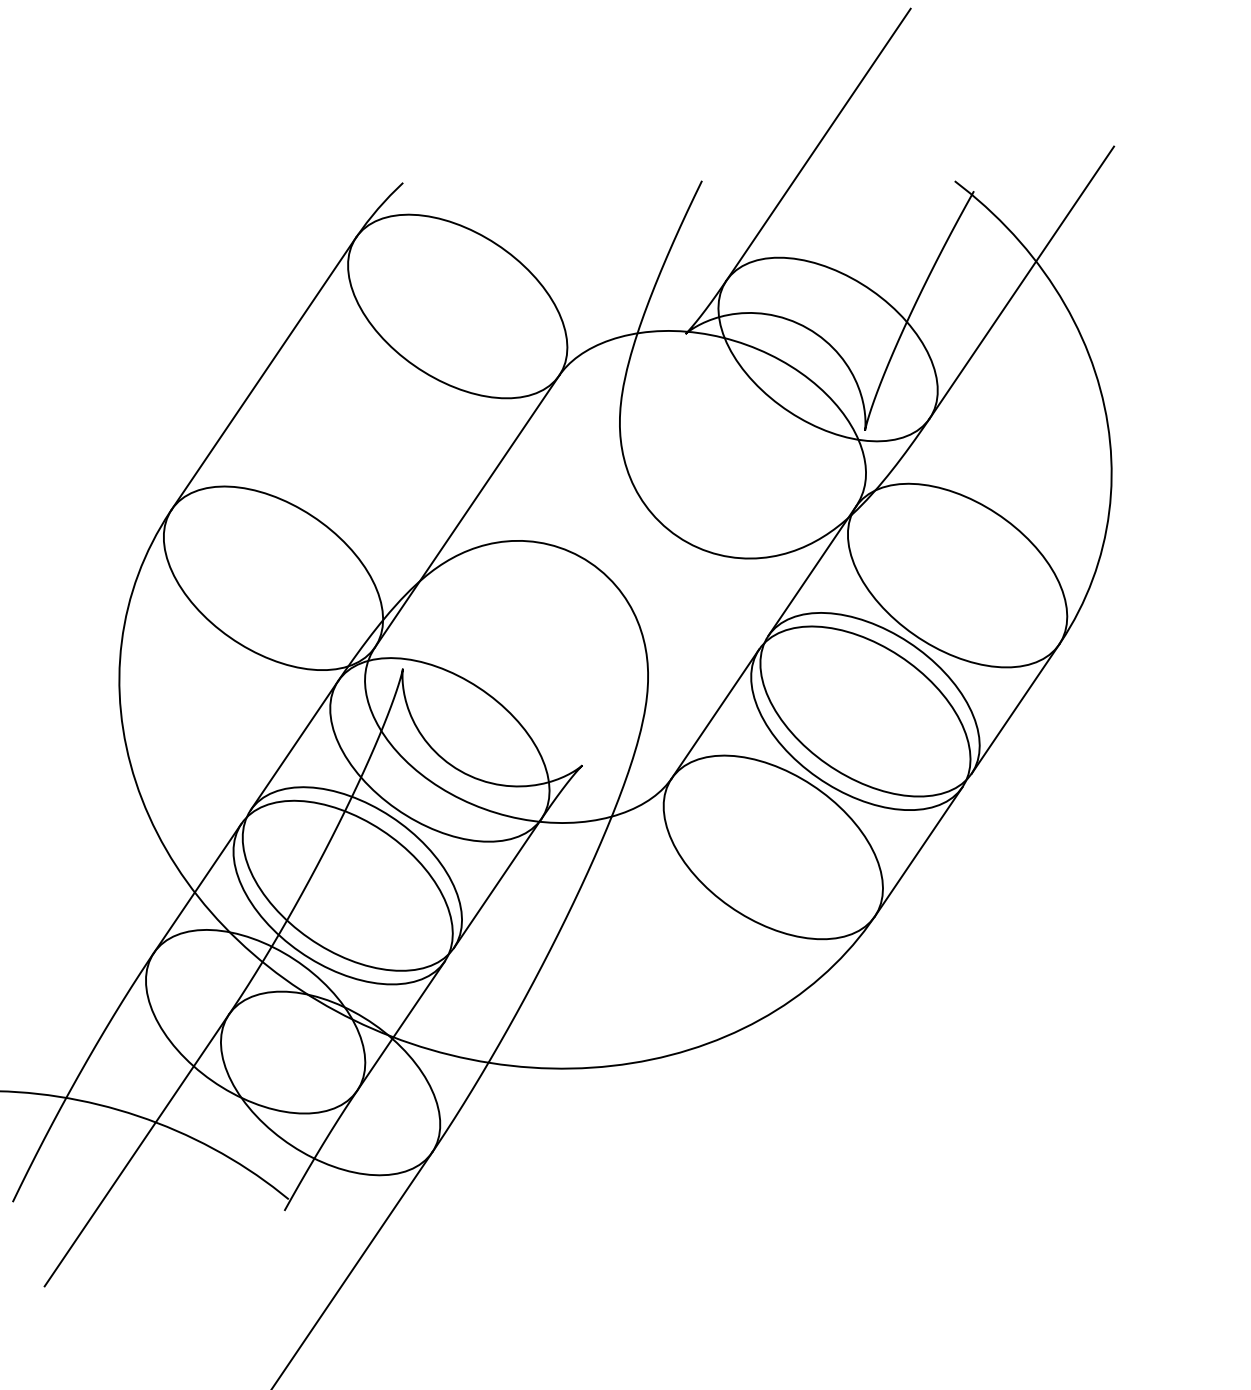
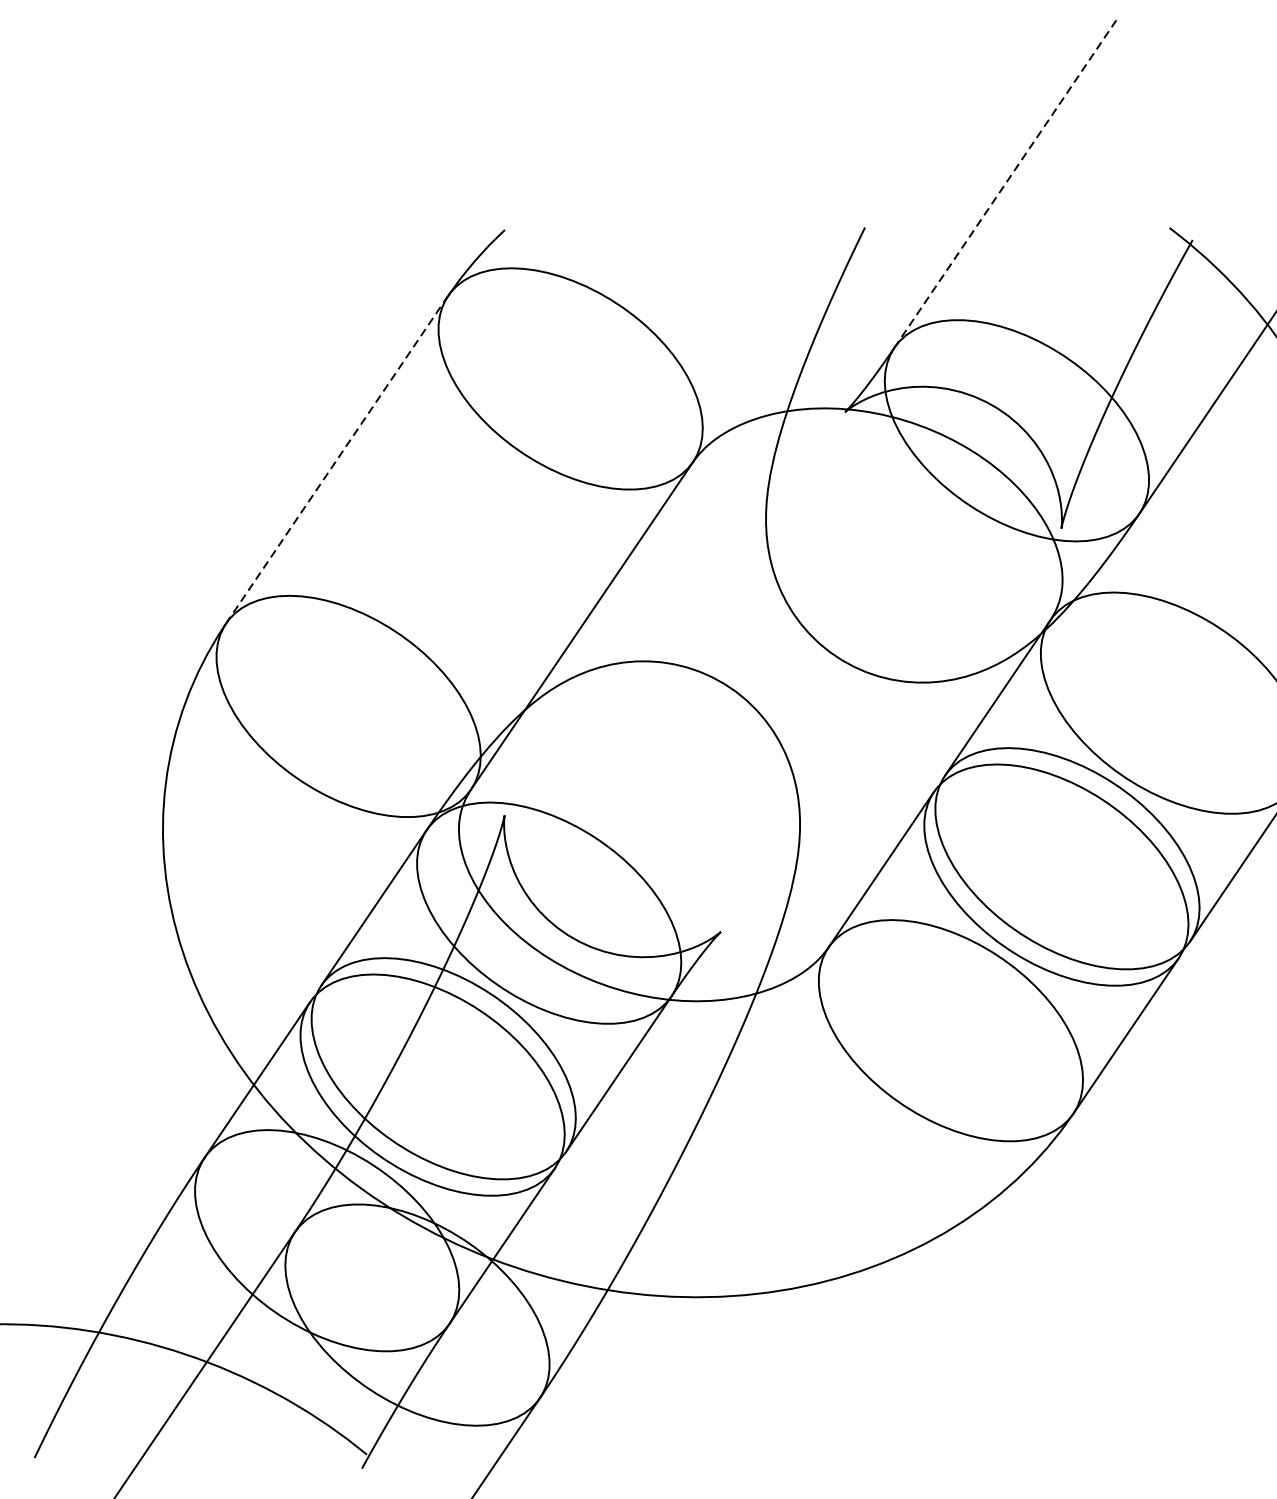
line: (818, 145) -> (1005, 184), solid -> dashed
line: (263, 373) -> (336, 459), solid -> dashed

